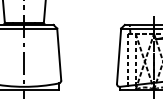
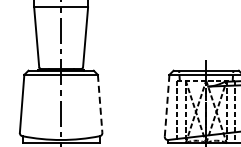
line: (59, 55) -> (100, 104), solid -> dashed
line: (119, 56) -> (167, 105), solid -> dashed

